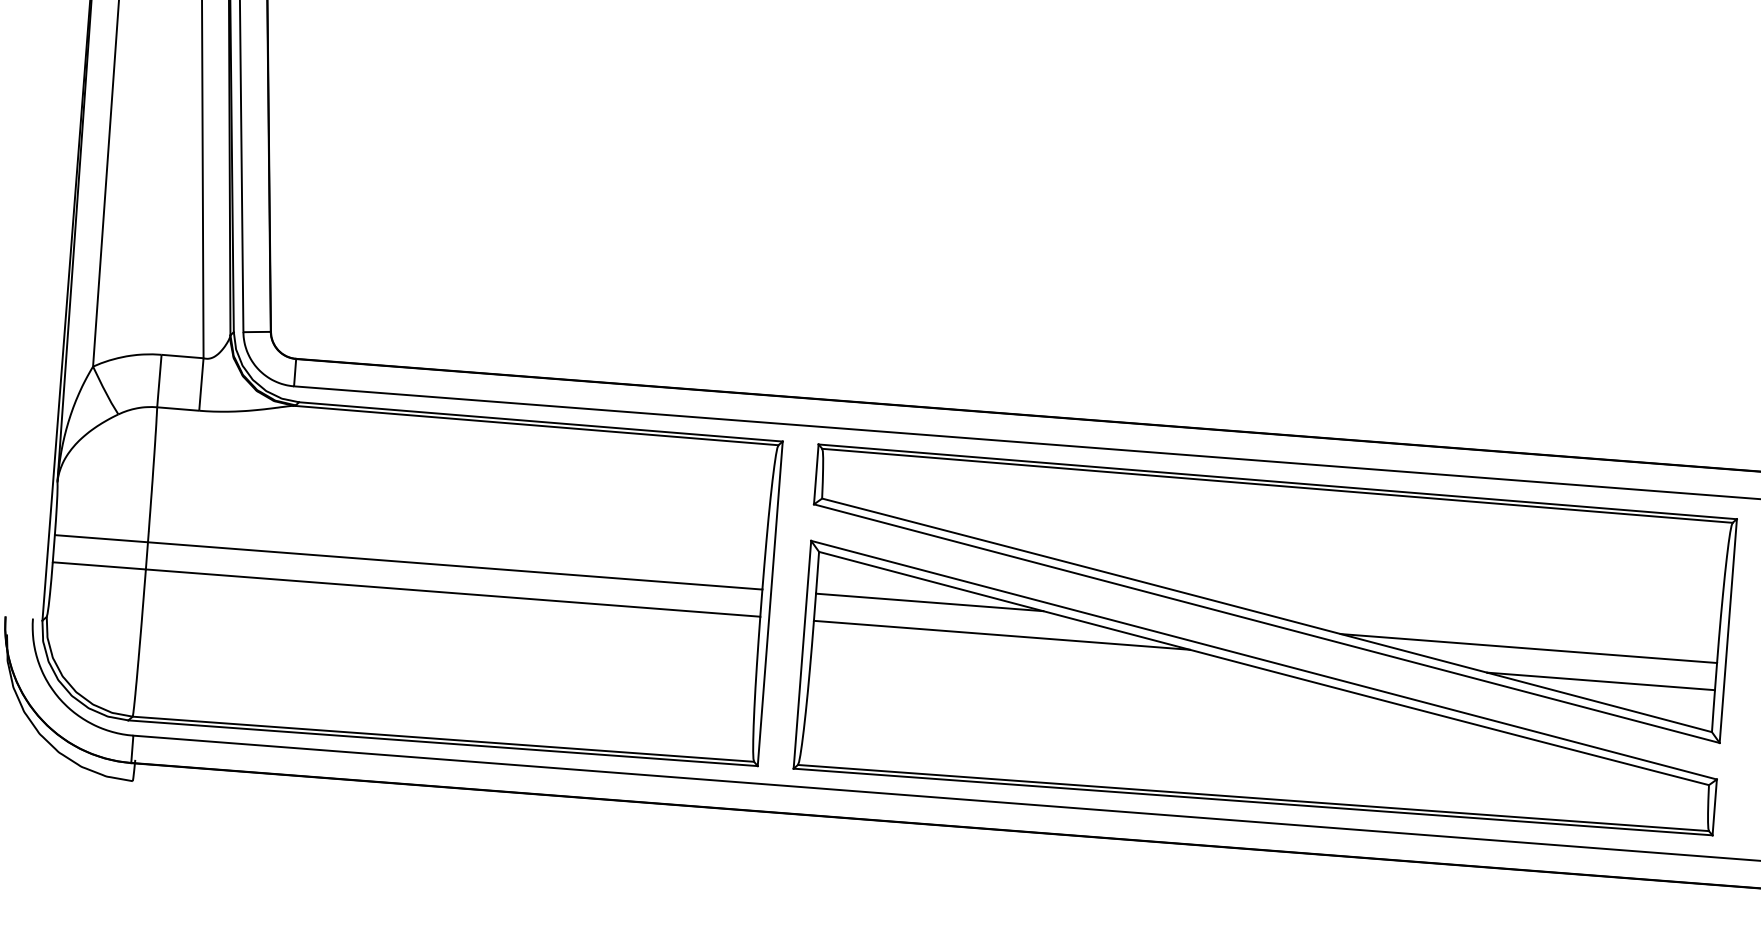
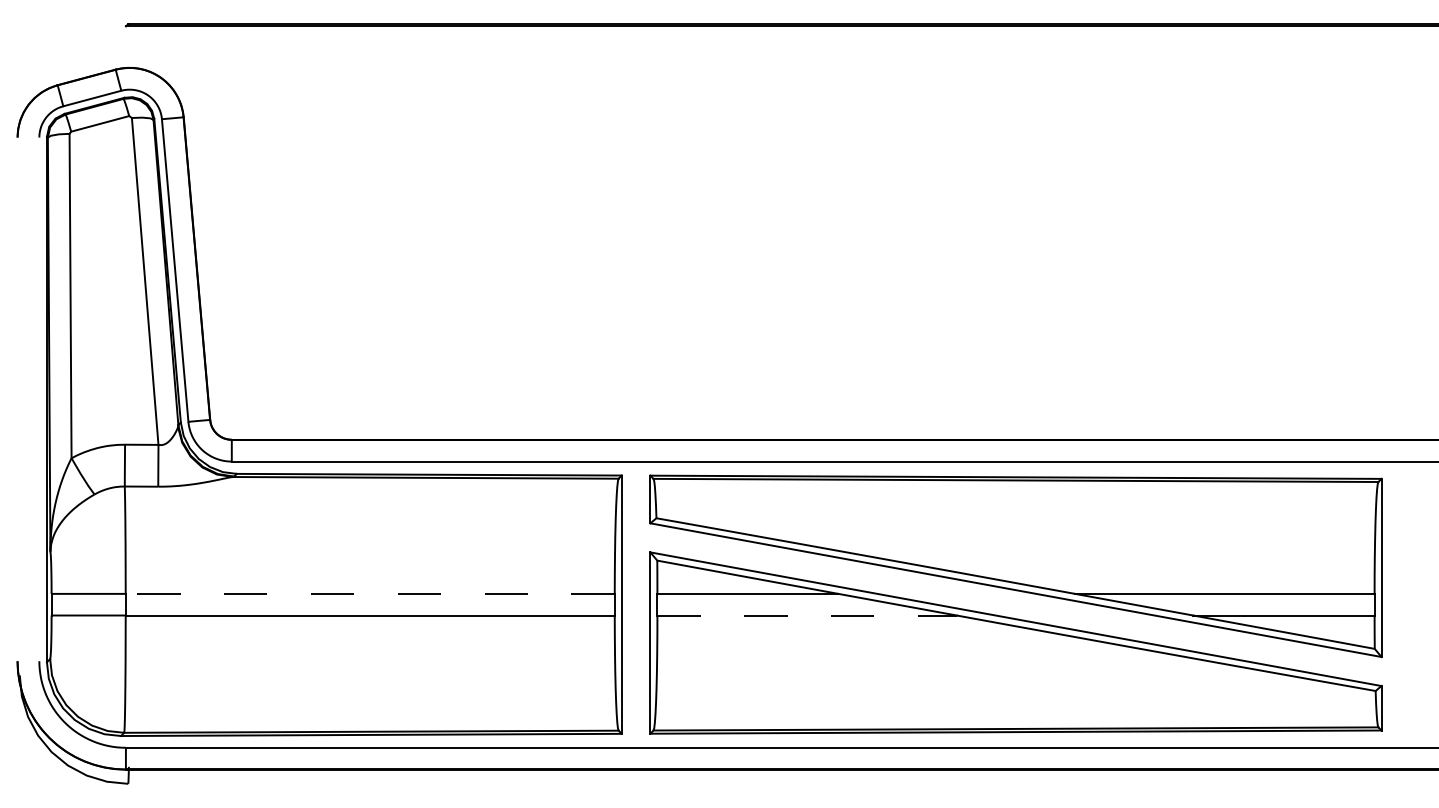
line: (455, 565) -> (370, 593), solid -> dashed
line: (1002, 635) -> (807, 615), solid -> dashed

